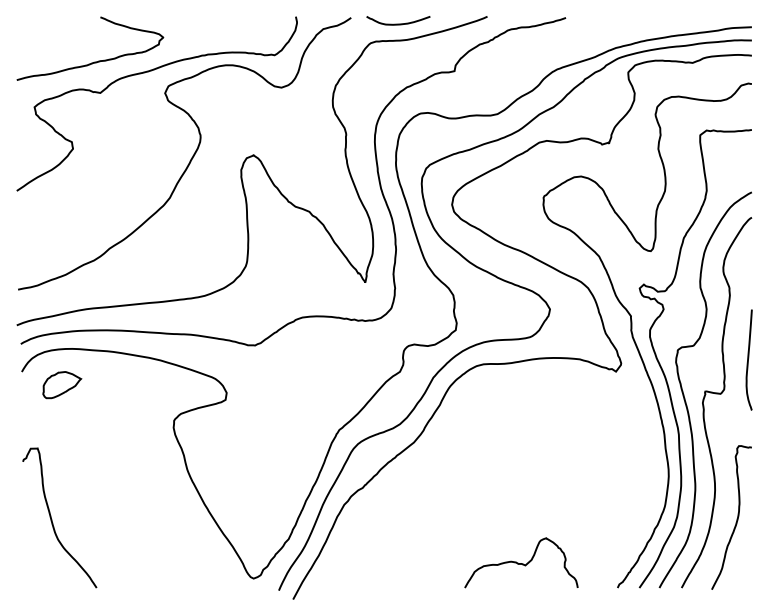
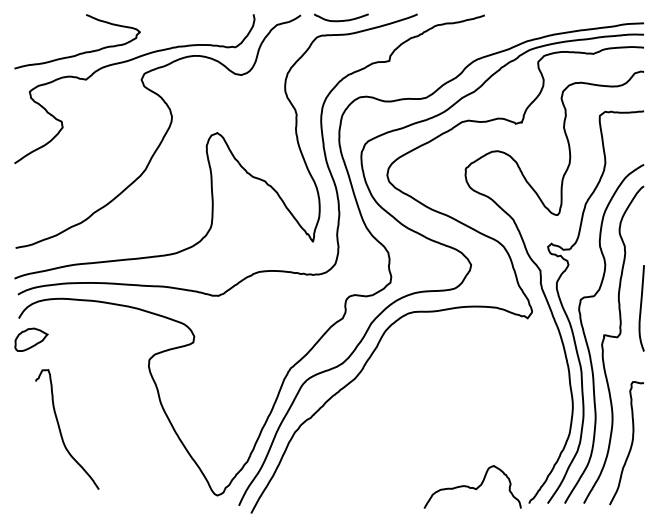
part: (62, 384) -> (31, 339), moved
curve: (52, 520) -> (61, 431), moved
curve: (521, 563) -> (472, 487), moved

